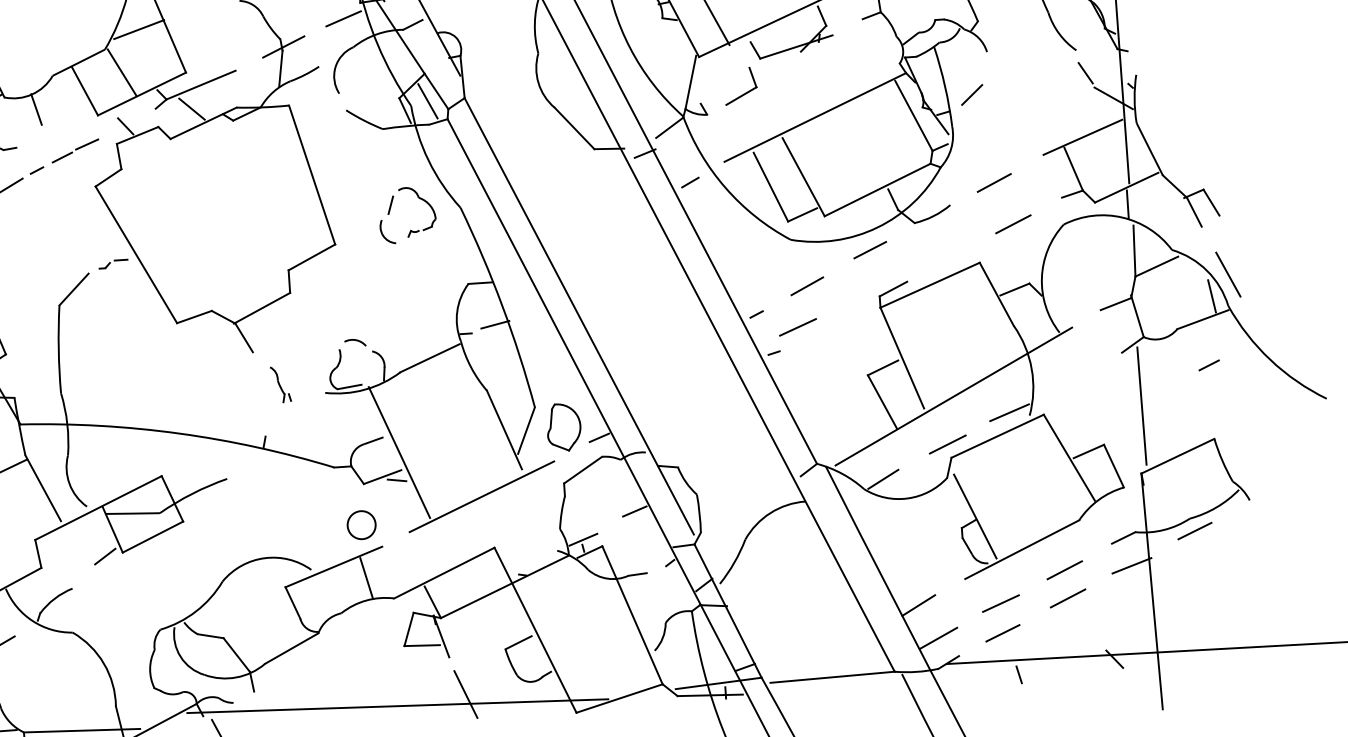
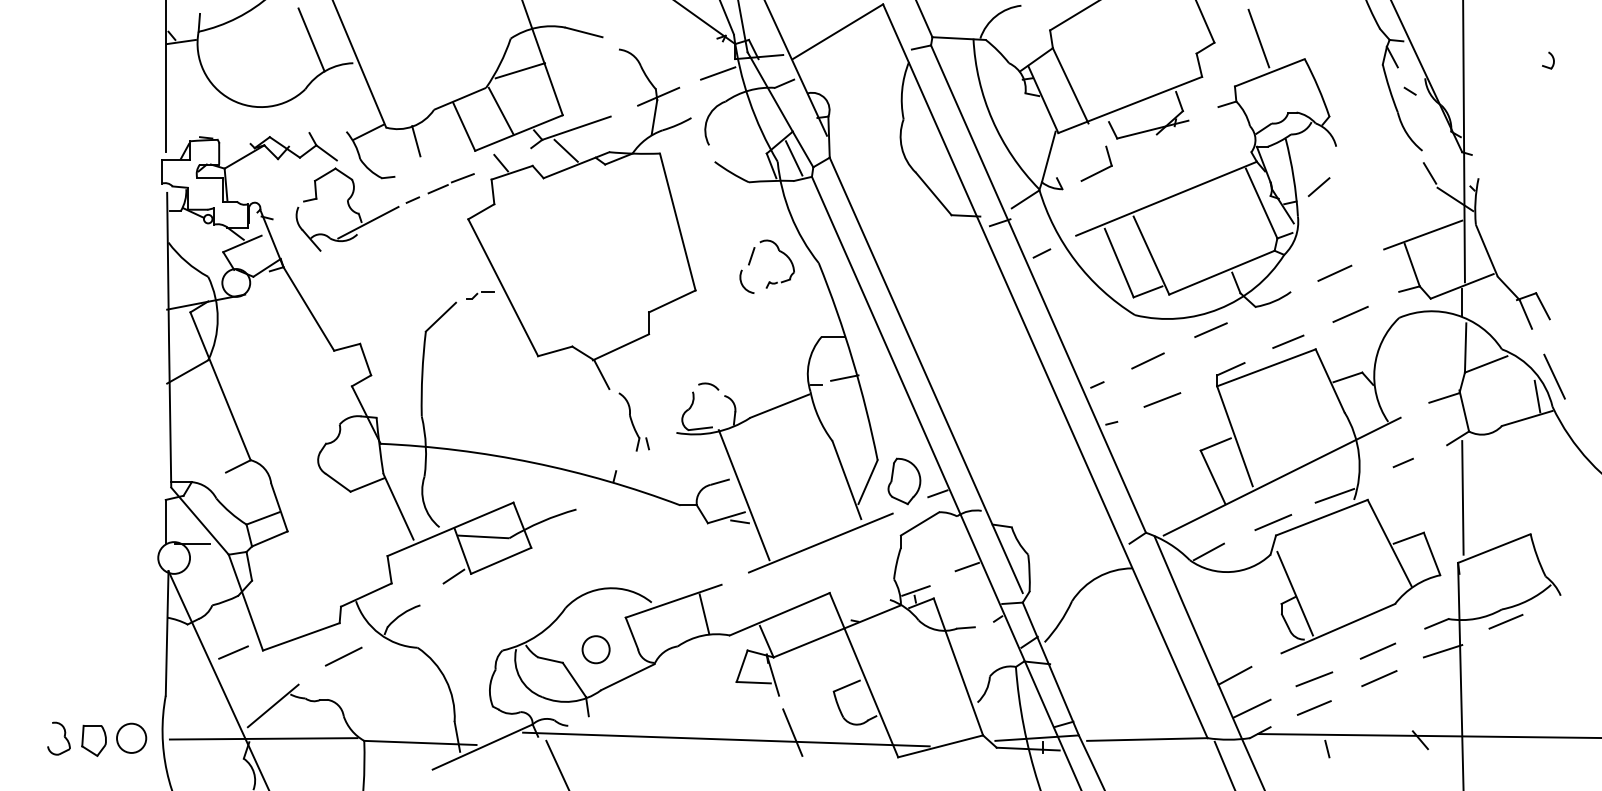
line: (951, 256) -> (1288, 341), added
line: (798, 326) -> (1162, 399), moved
line: (1208, 364) -> (1402, 462), moved
part: (280, 384) -> (633, 421), size x1.67
circle: (361, 524) -> (595, 649), moved

